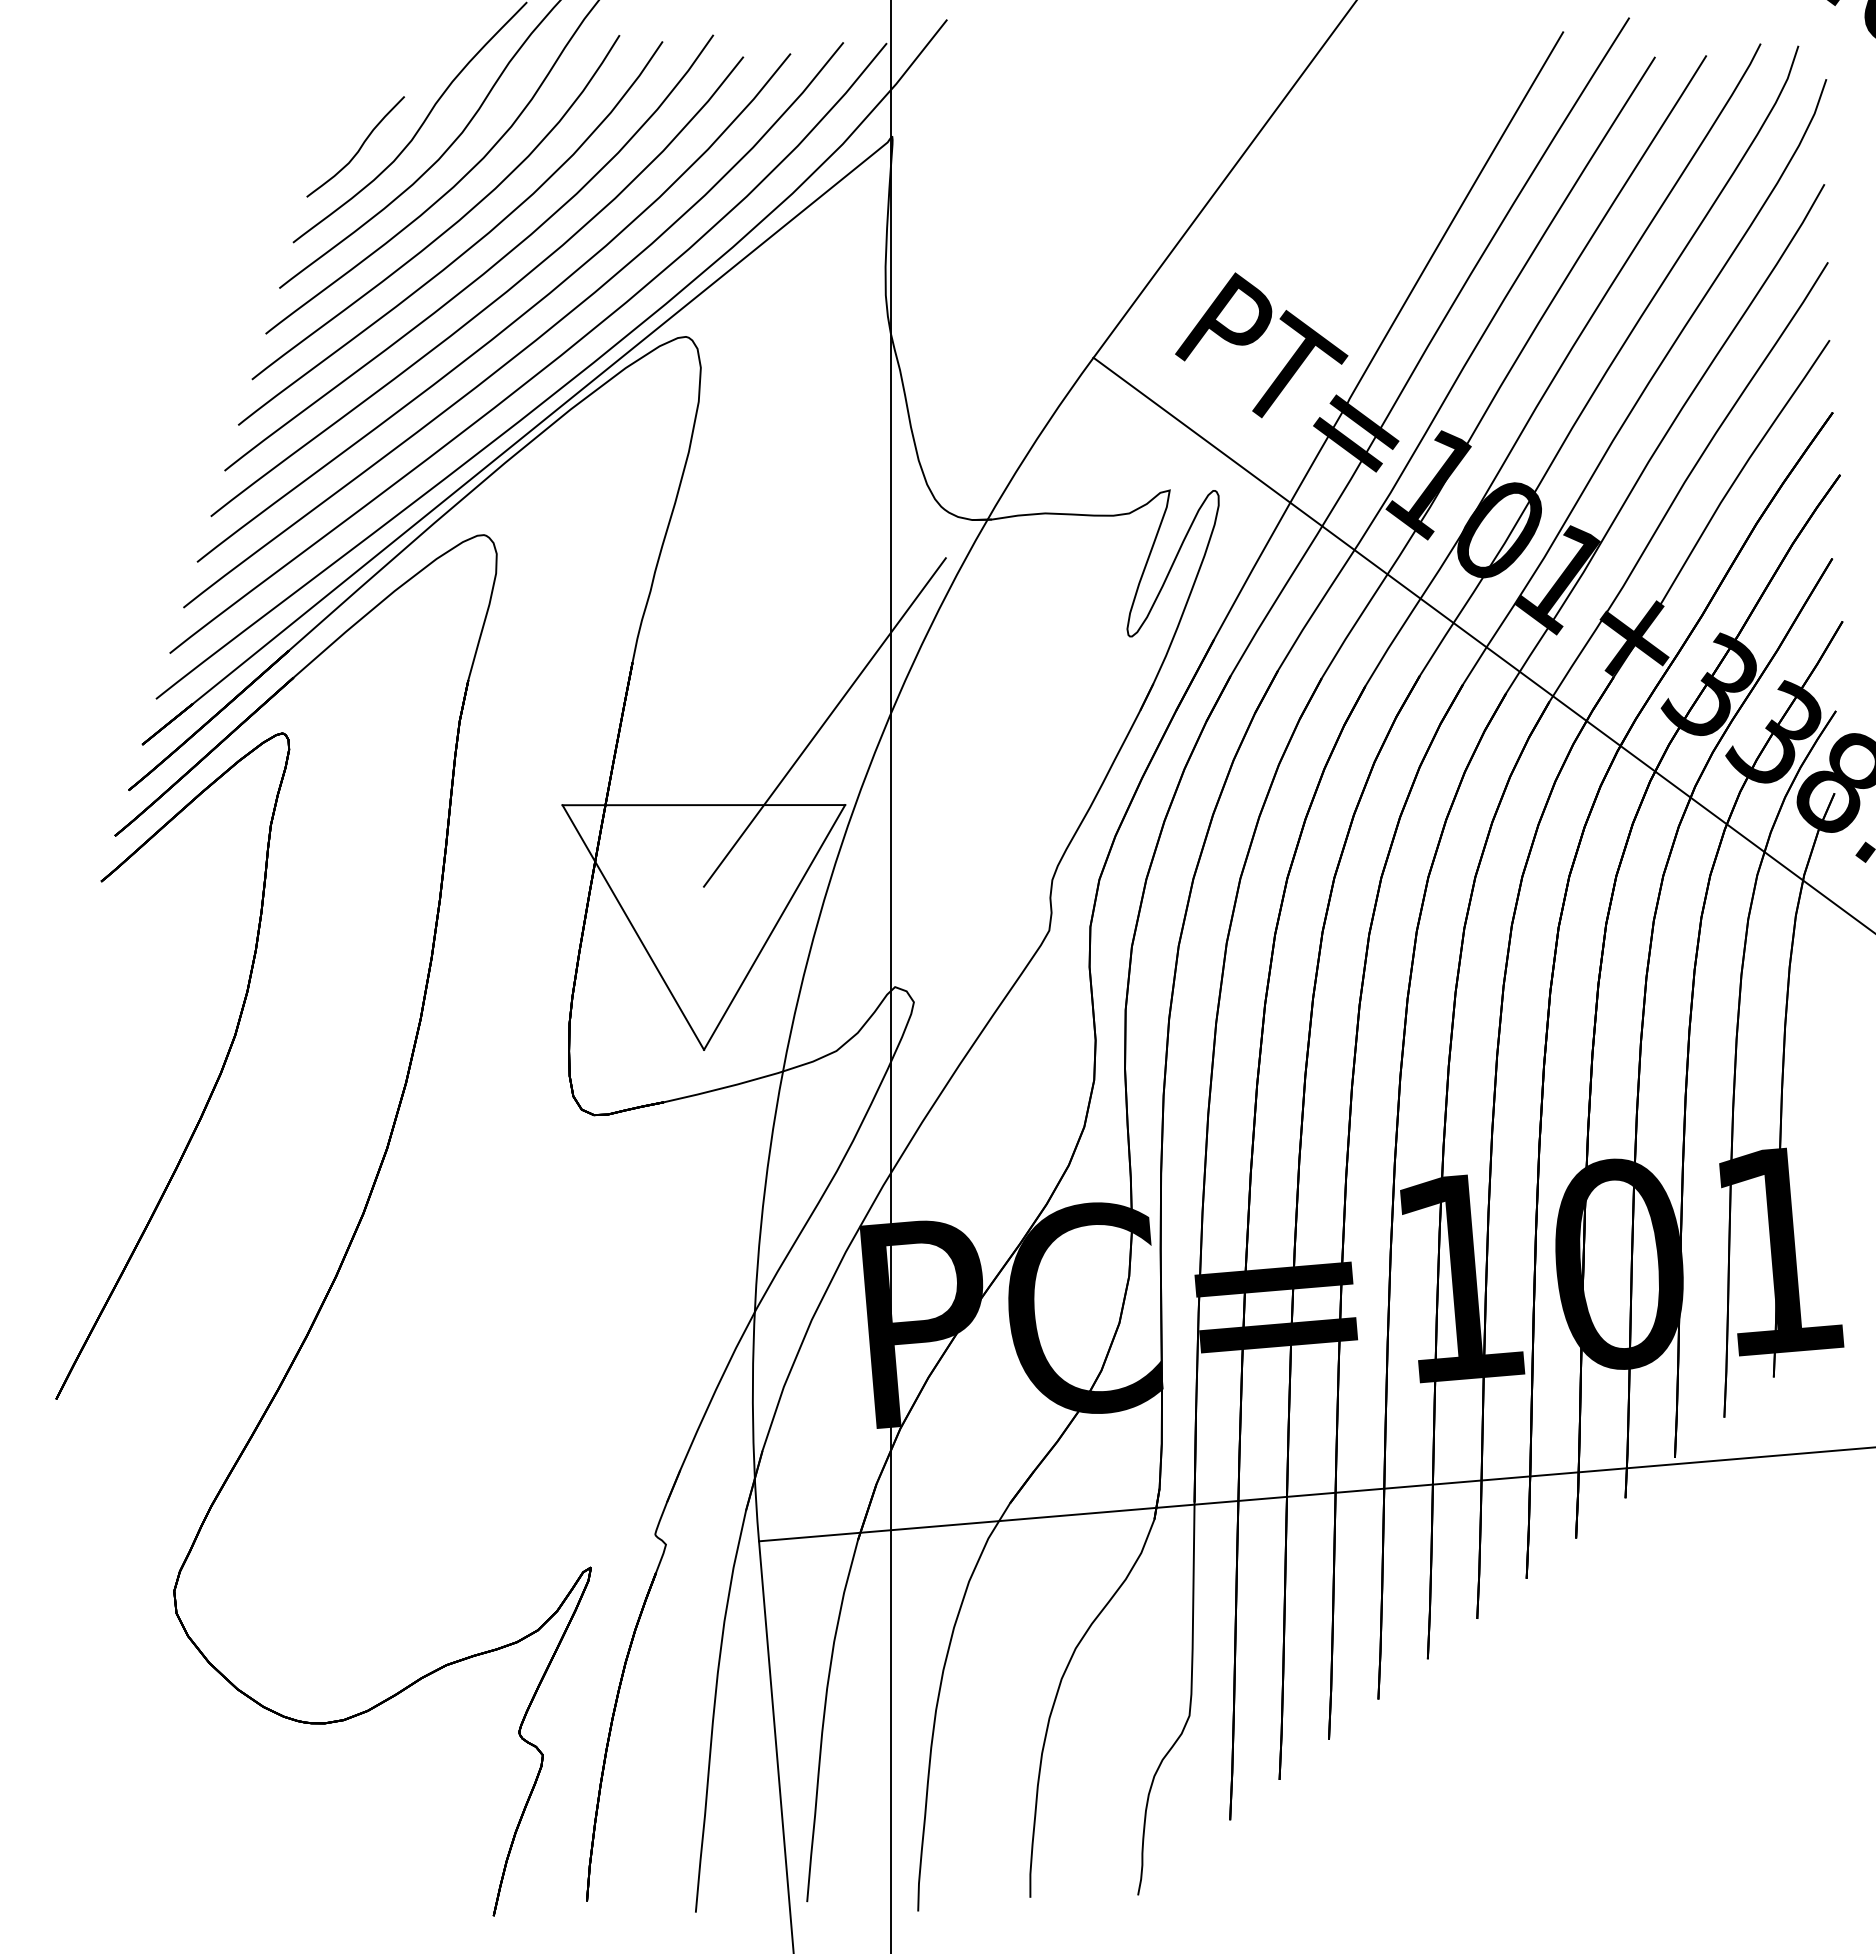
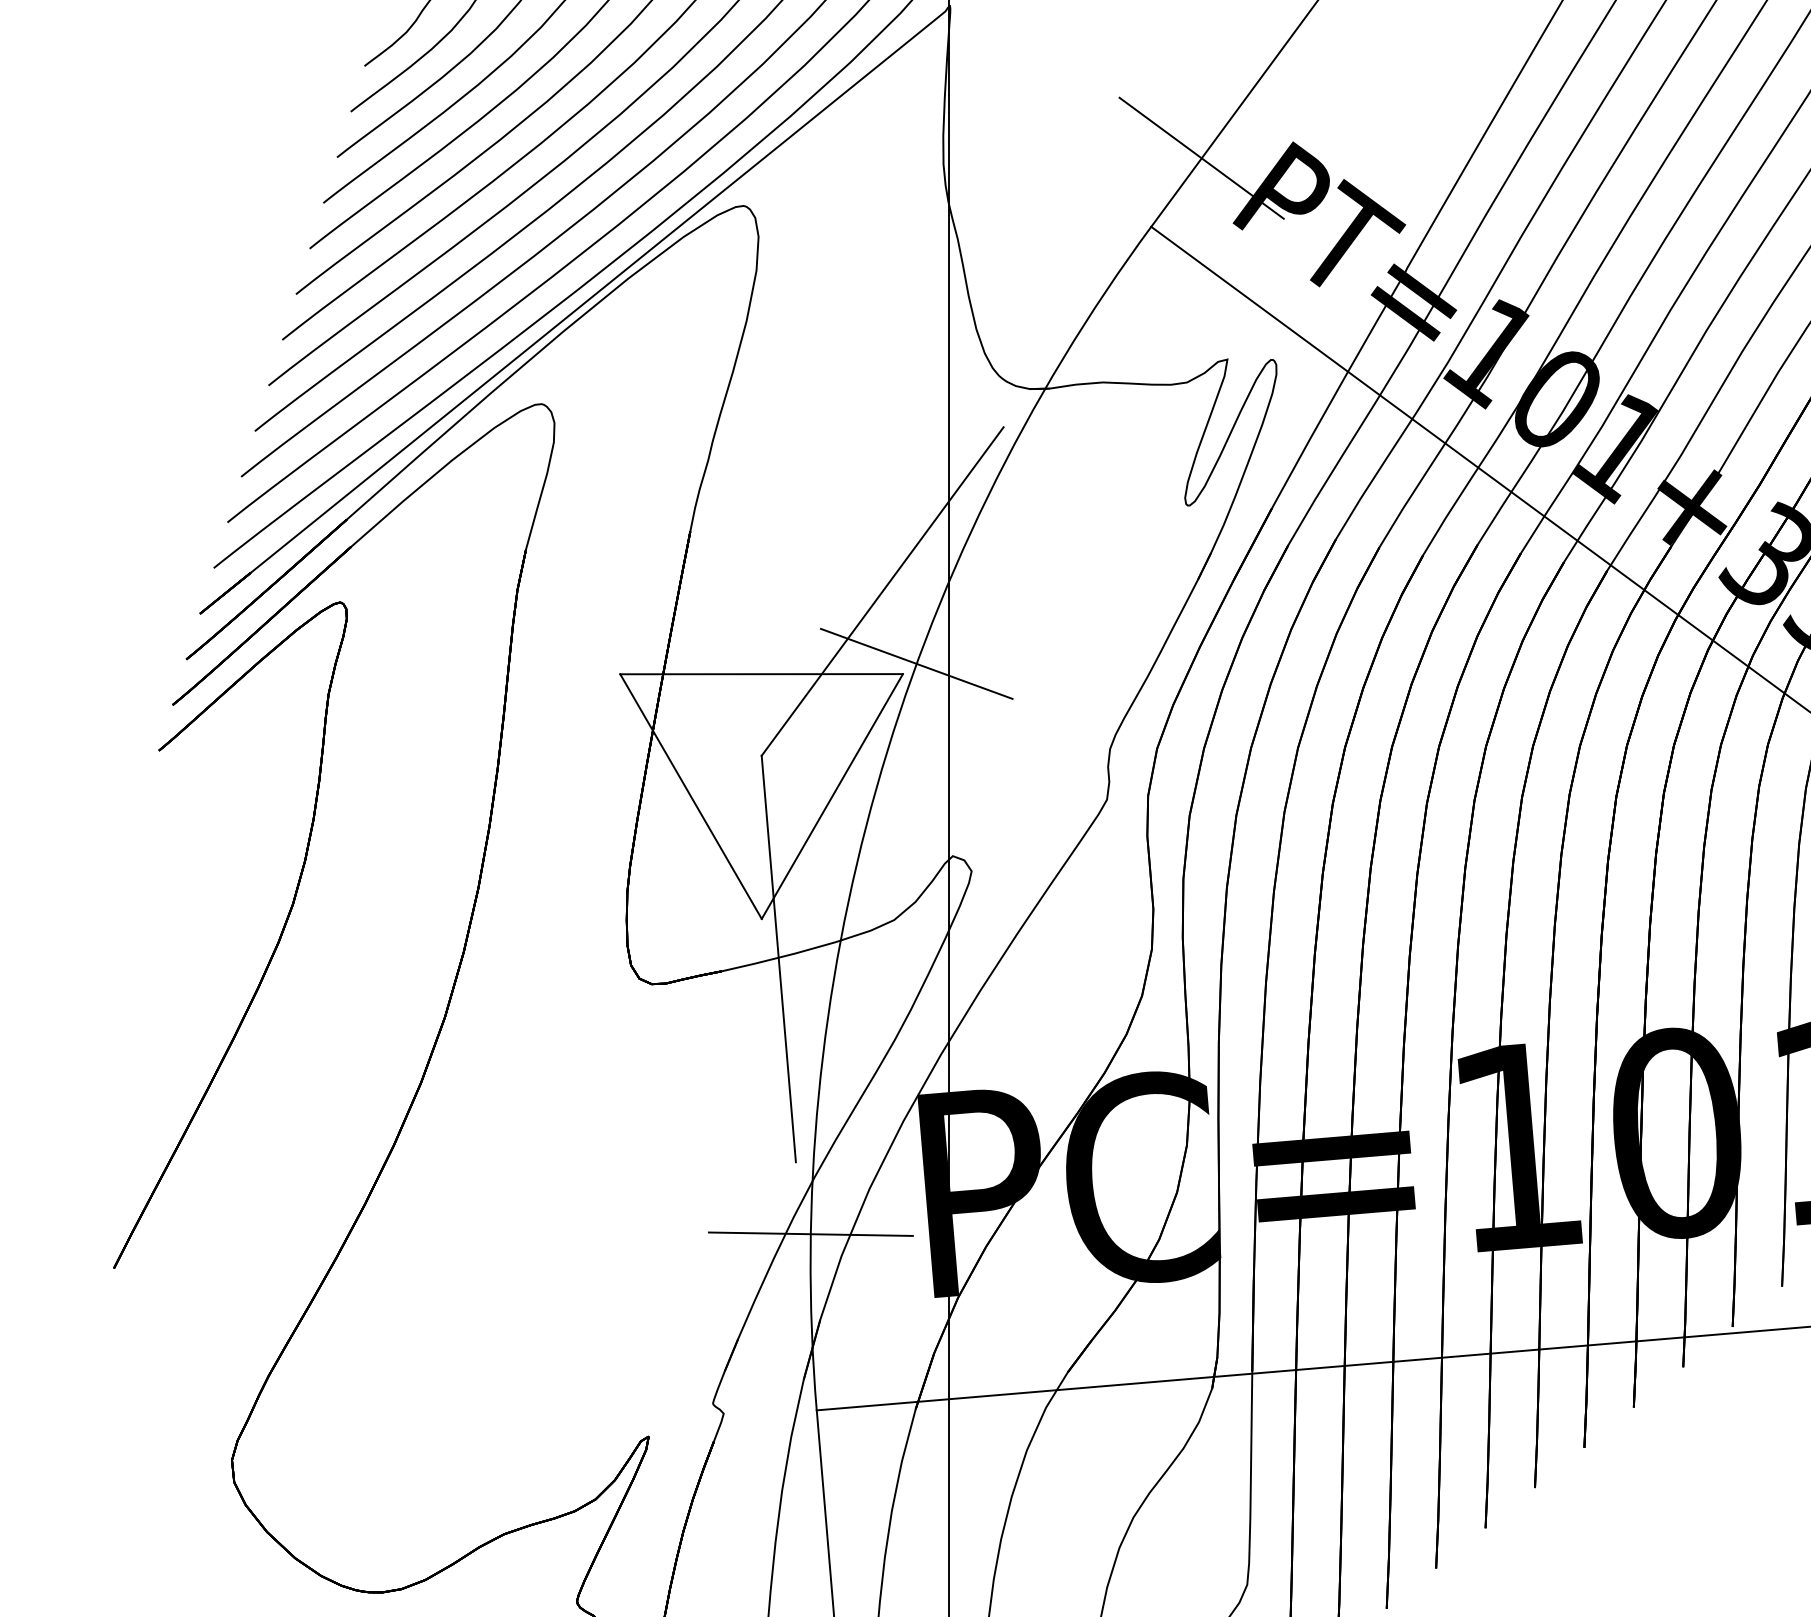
line: (1143, 288) -> (1201, 157), added
line: (858, 794) -> (916, 663), added
line: (720, 1089) -> (778, 958), added
line: (753, 1364) -> (811, 1233), added

